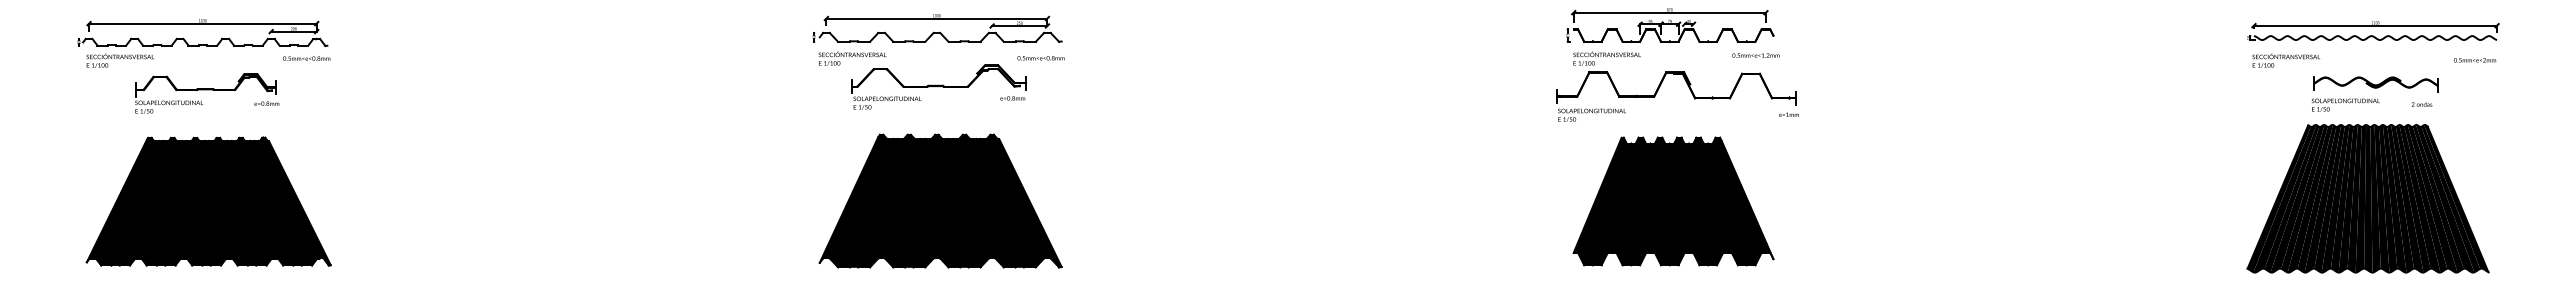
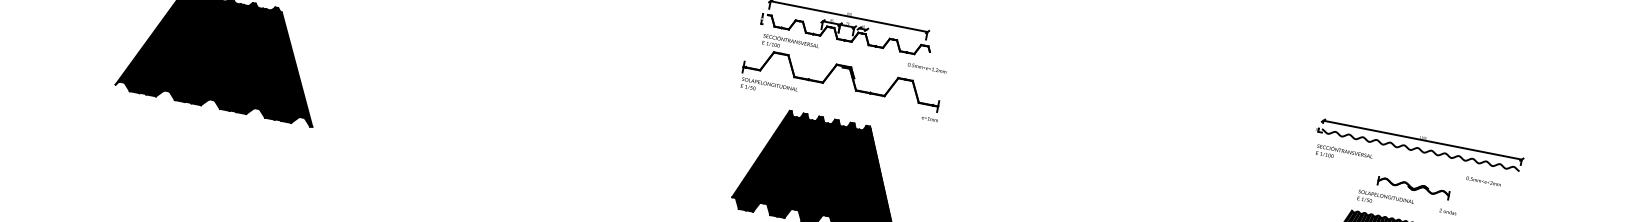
text: (1755, 55) -> (926, 68), moved
text: (2474, 60) -> (1483, 181), moved
part: (2375, 84) -> (1413, 188), size x0.7

